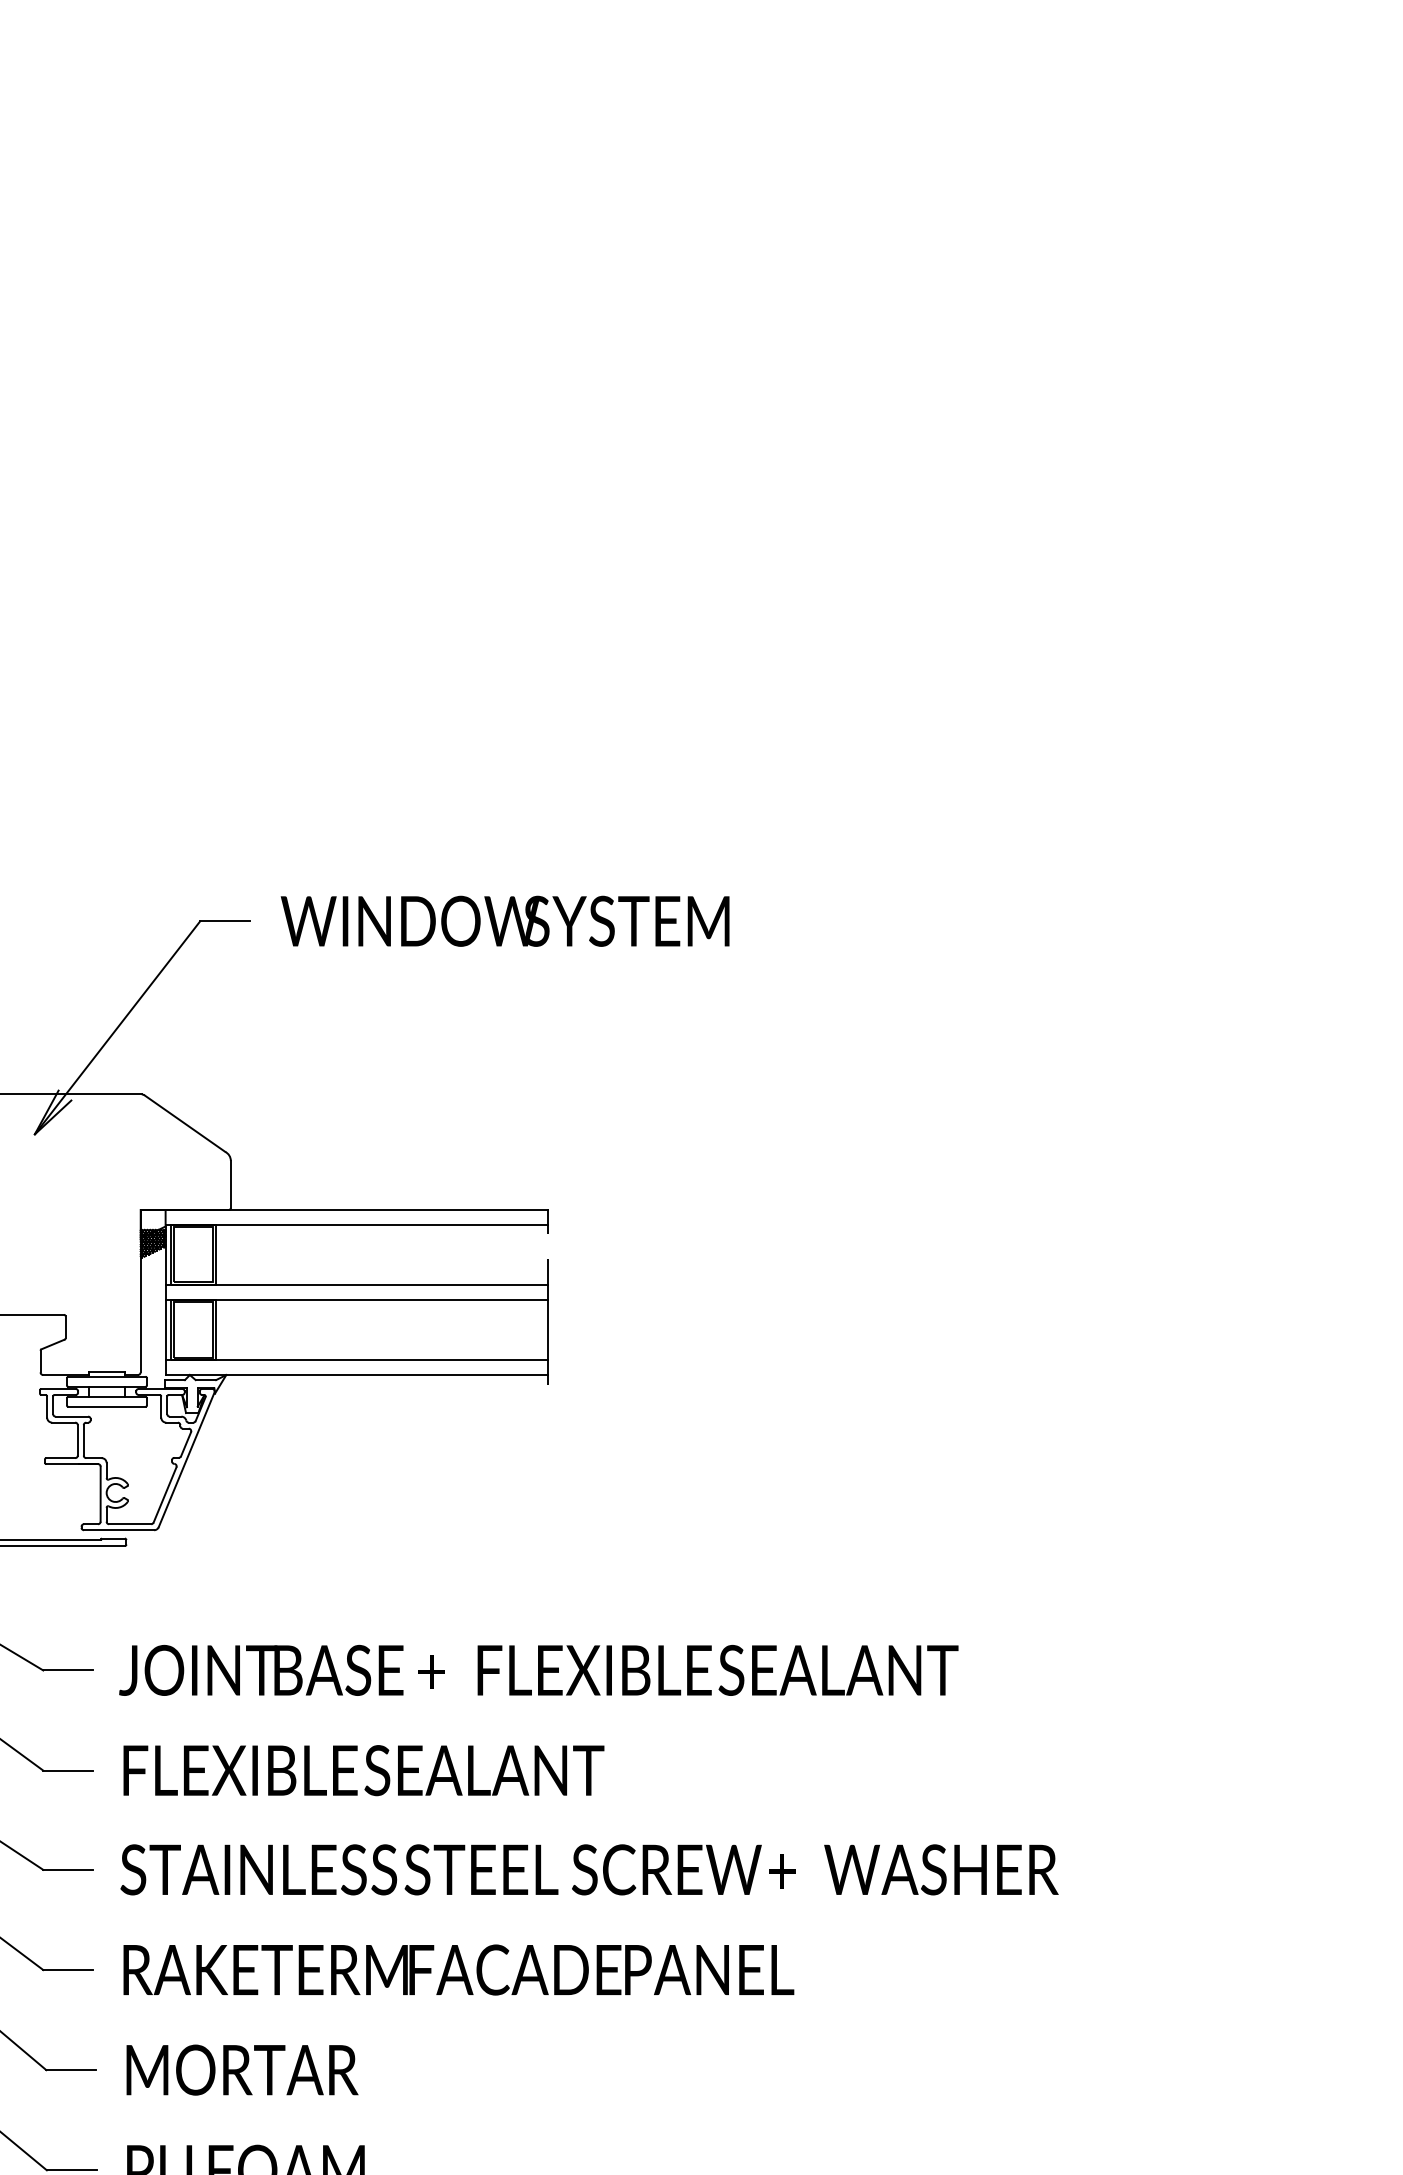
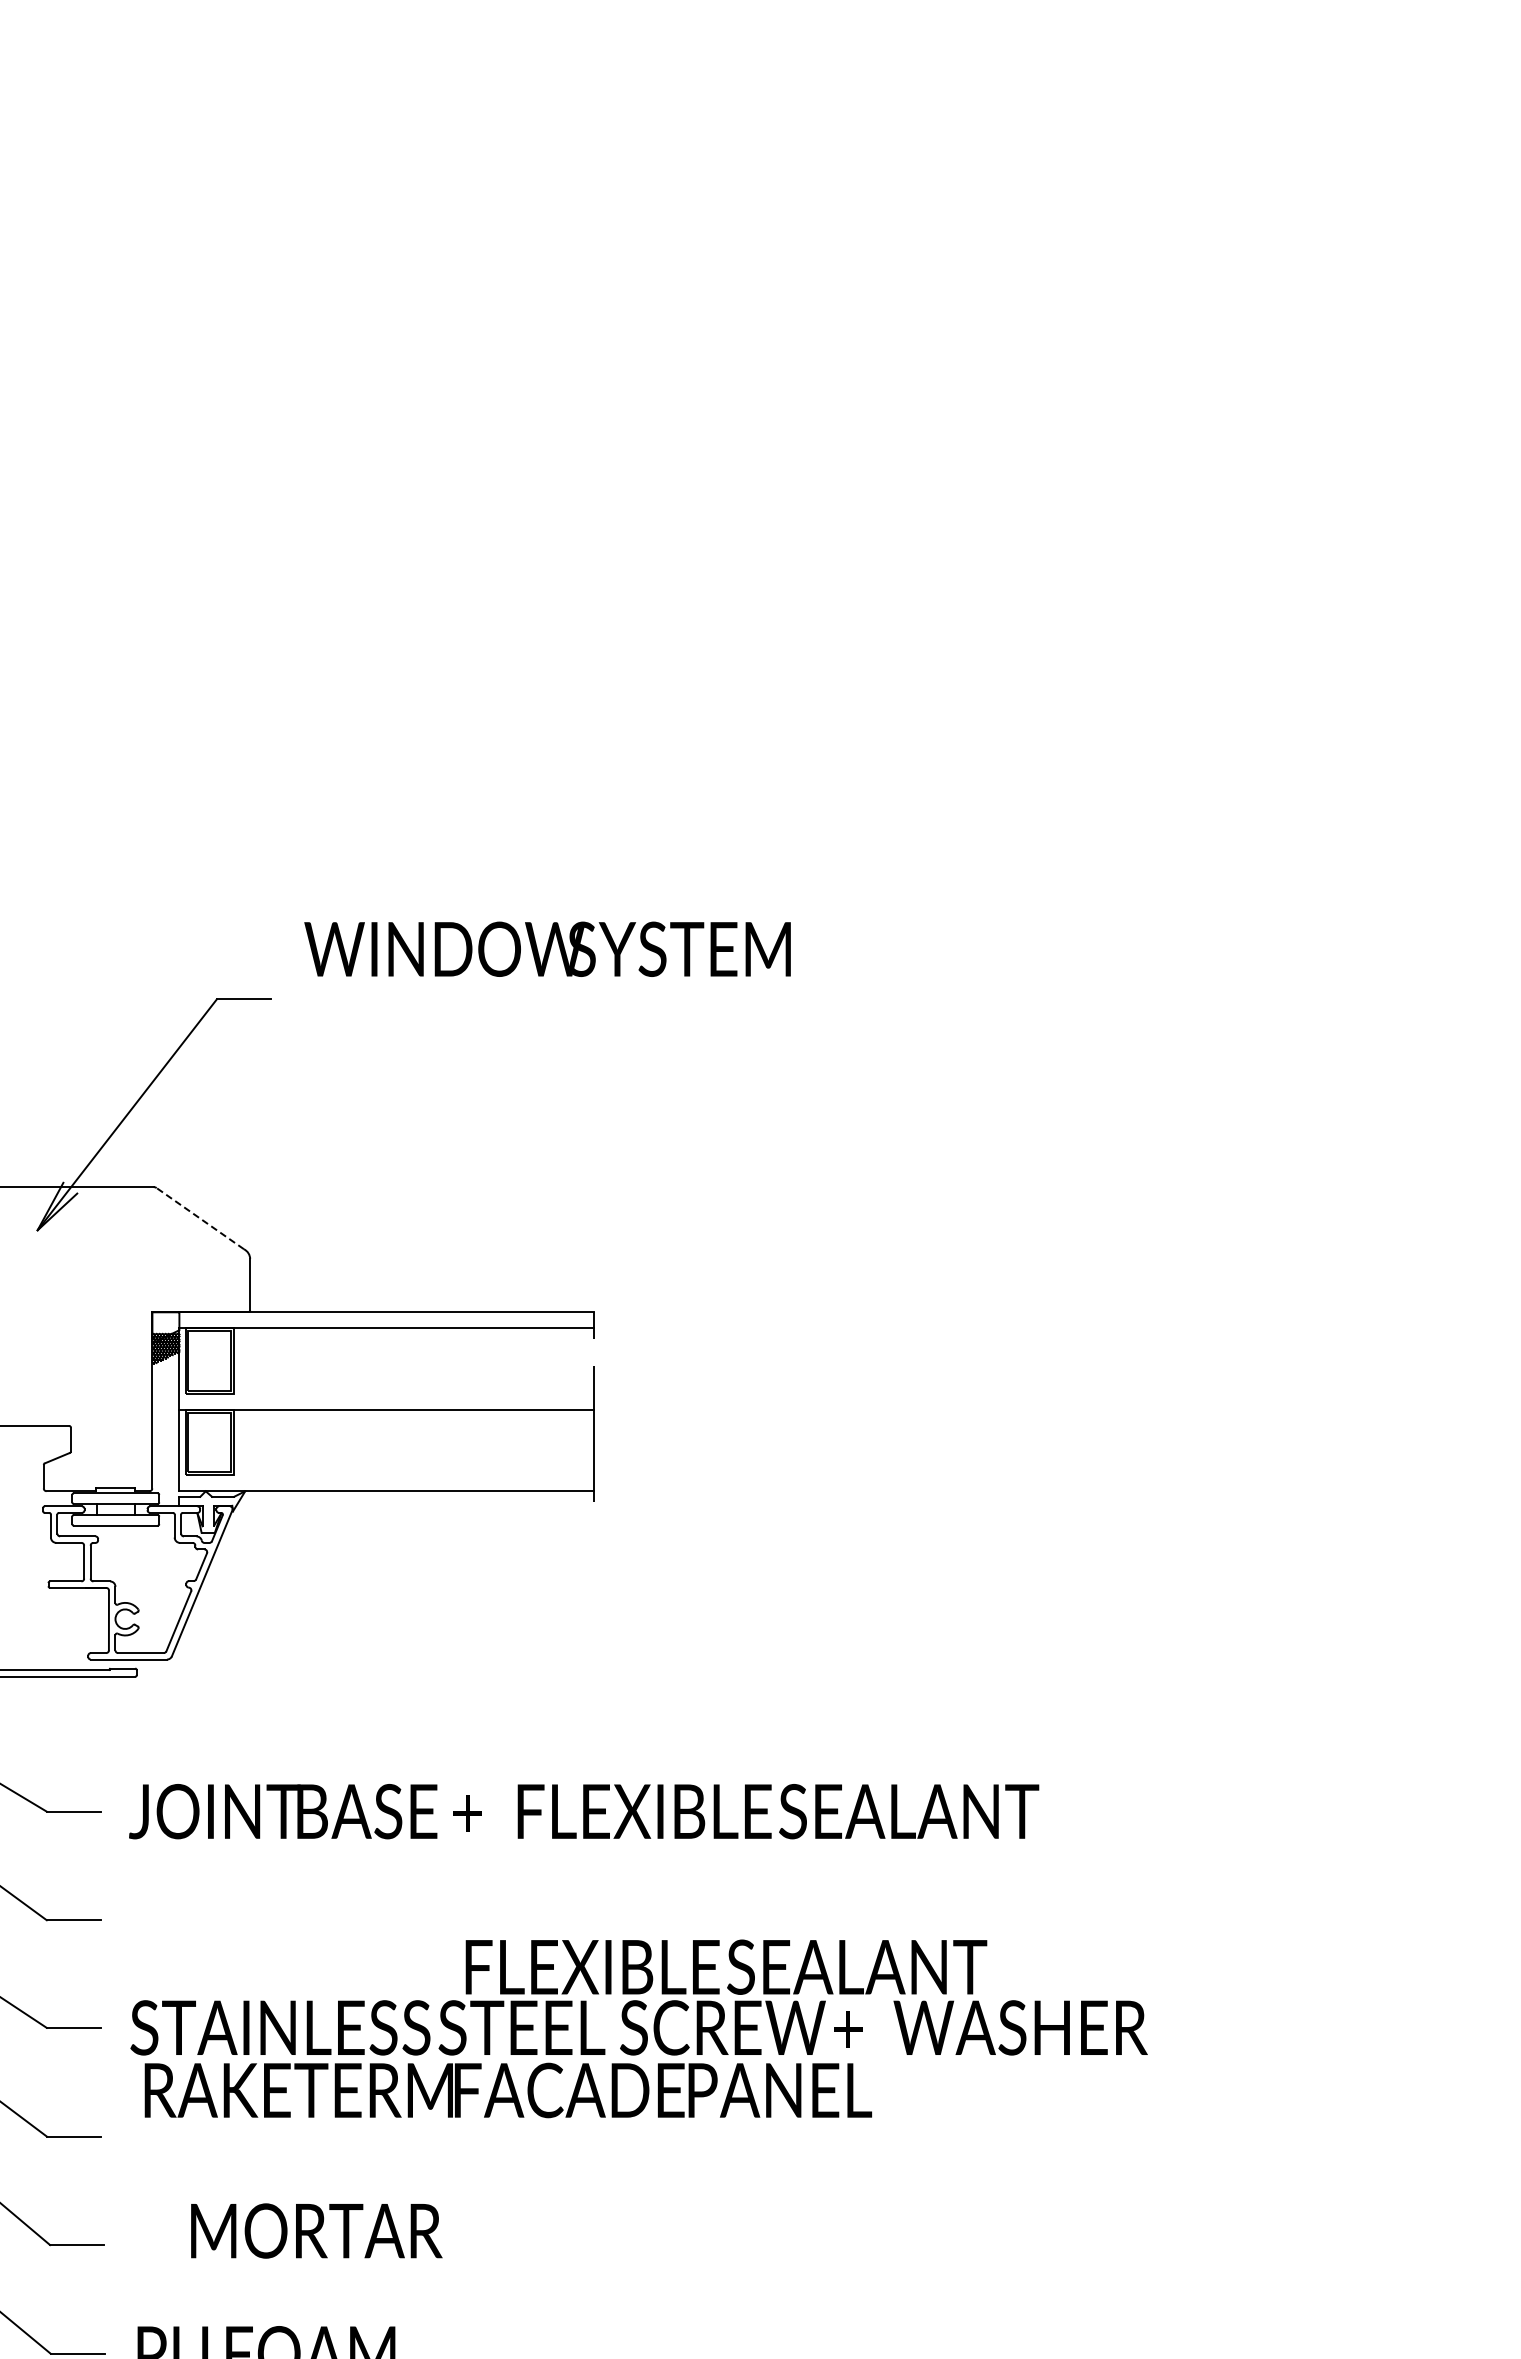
text: (505, 920) -> (547, 948), moved
line: (184, 1123) -> (199, 1218), solid -> dashed
line: (356, 1284) -> (386, 1393), removed
line: (356, 1360) -> (386, 1475), removed
text: (363, 1769) -> (726, 1966), moved
text: (458, 1970) -> (507, 2090), moved
text: (242, 2069) -> (316, 2230), moved

